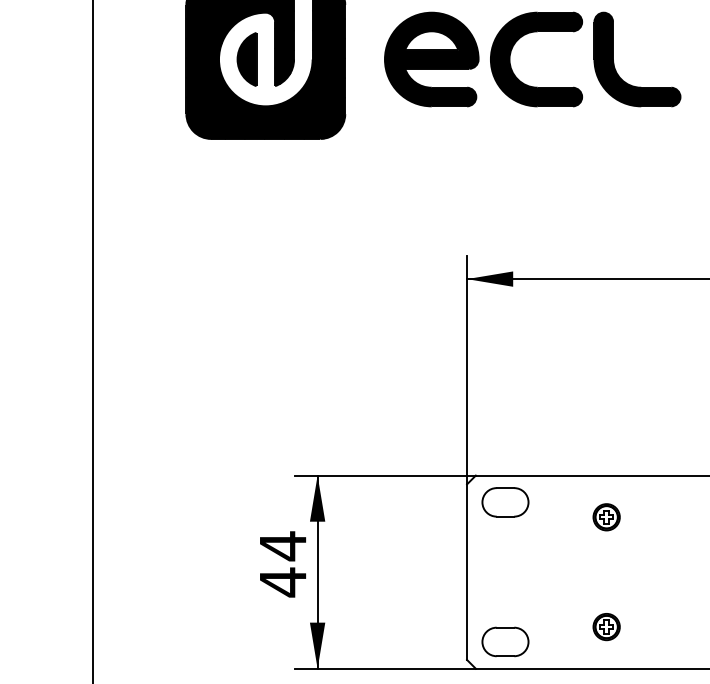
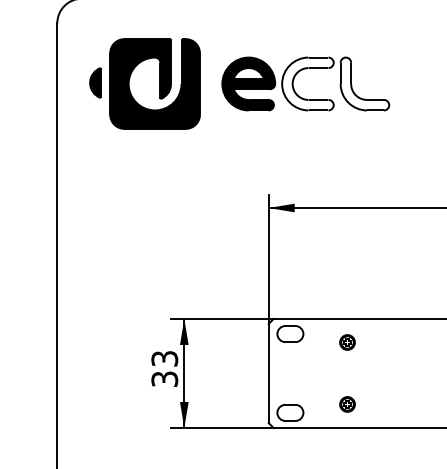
part: (247, 58) -> (95, 82), moved
fill: (535, 58) -> (307, 83), removed
fill: (636, 58) -> (364, 83), removed
text: (282, 563) -> (164, 368), 44 -> 33

